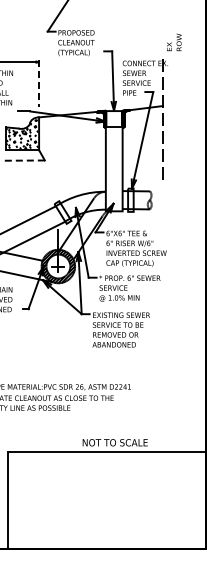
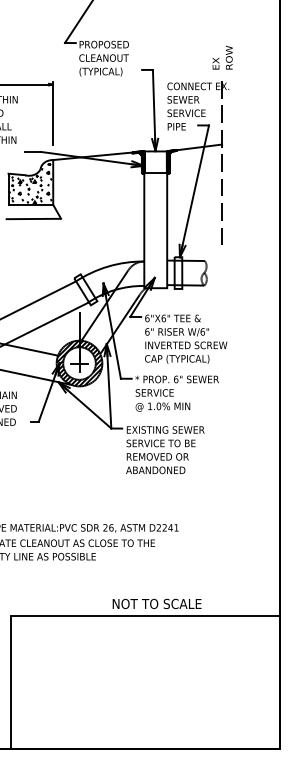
text: (174, 42) -> (222, 57), moved
line: (39, 83) -> (53, 113), dashed -> solid
line: (24, 160) -> (33, 218), dashed -> solid

